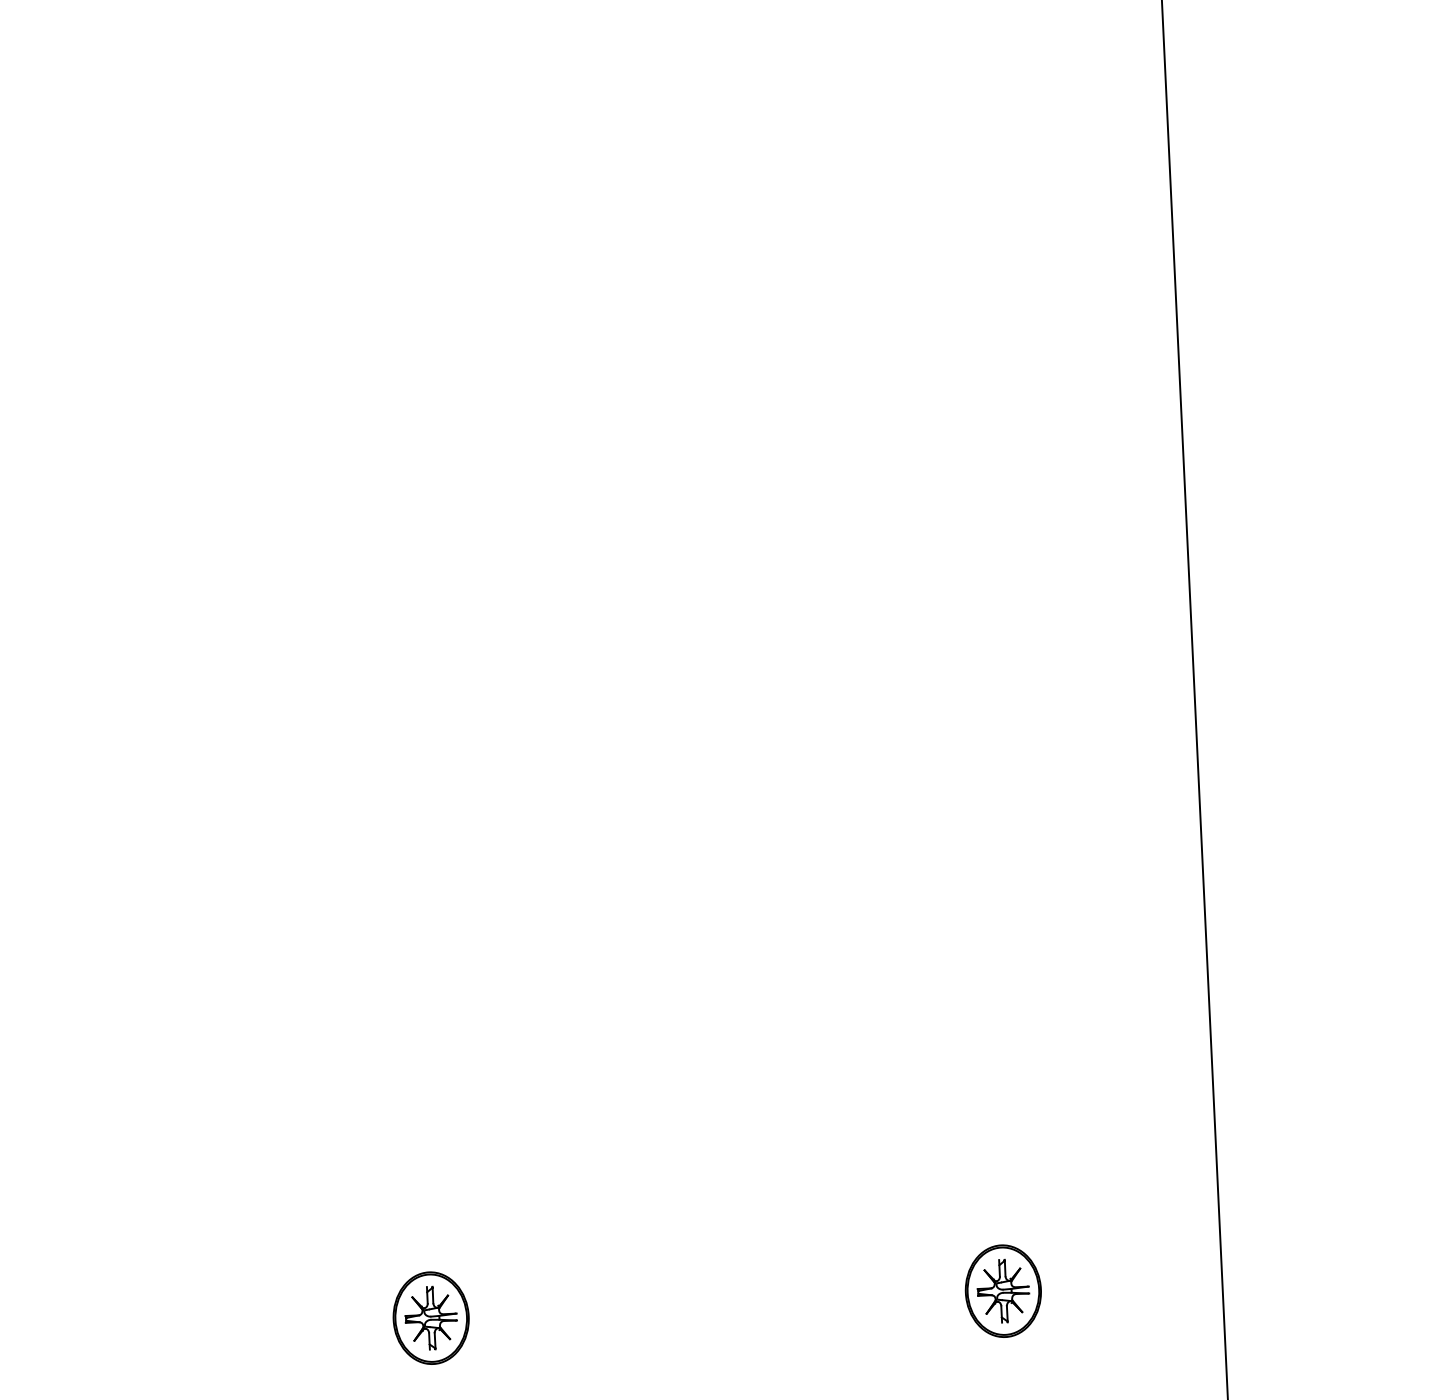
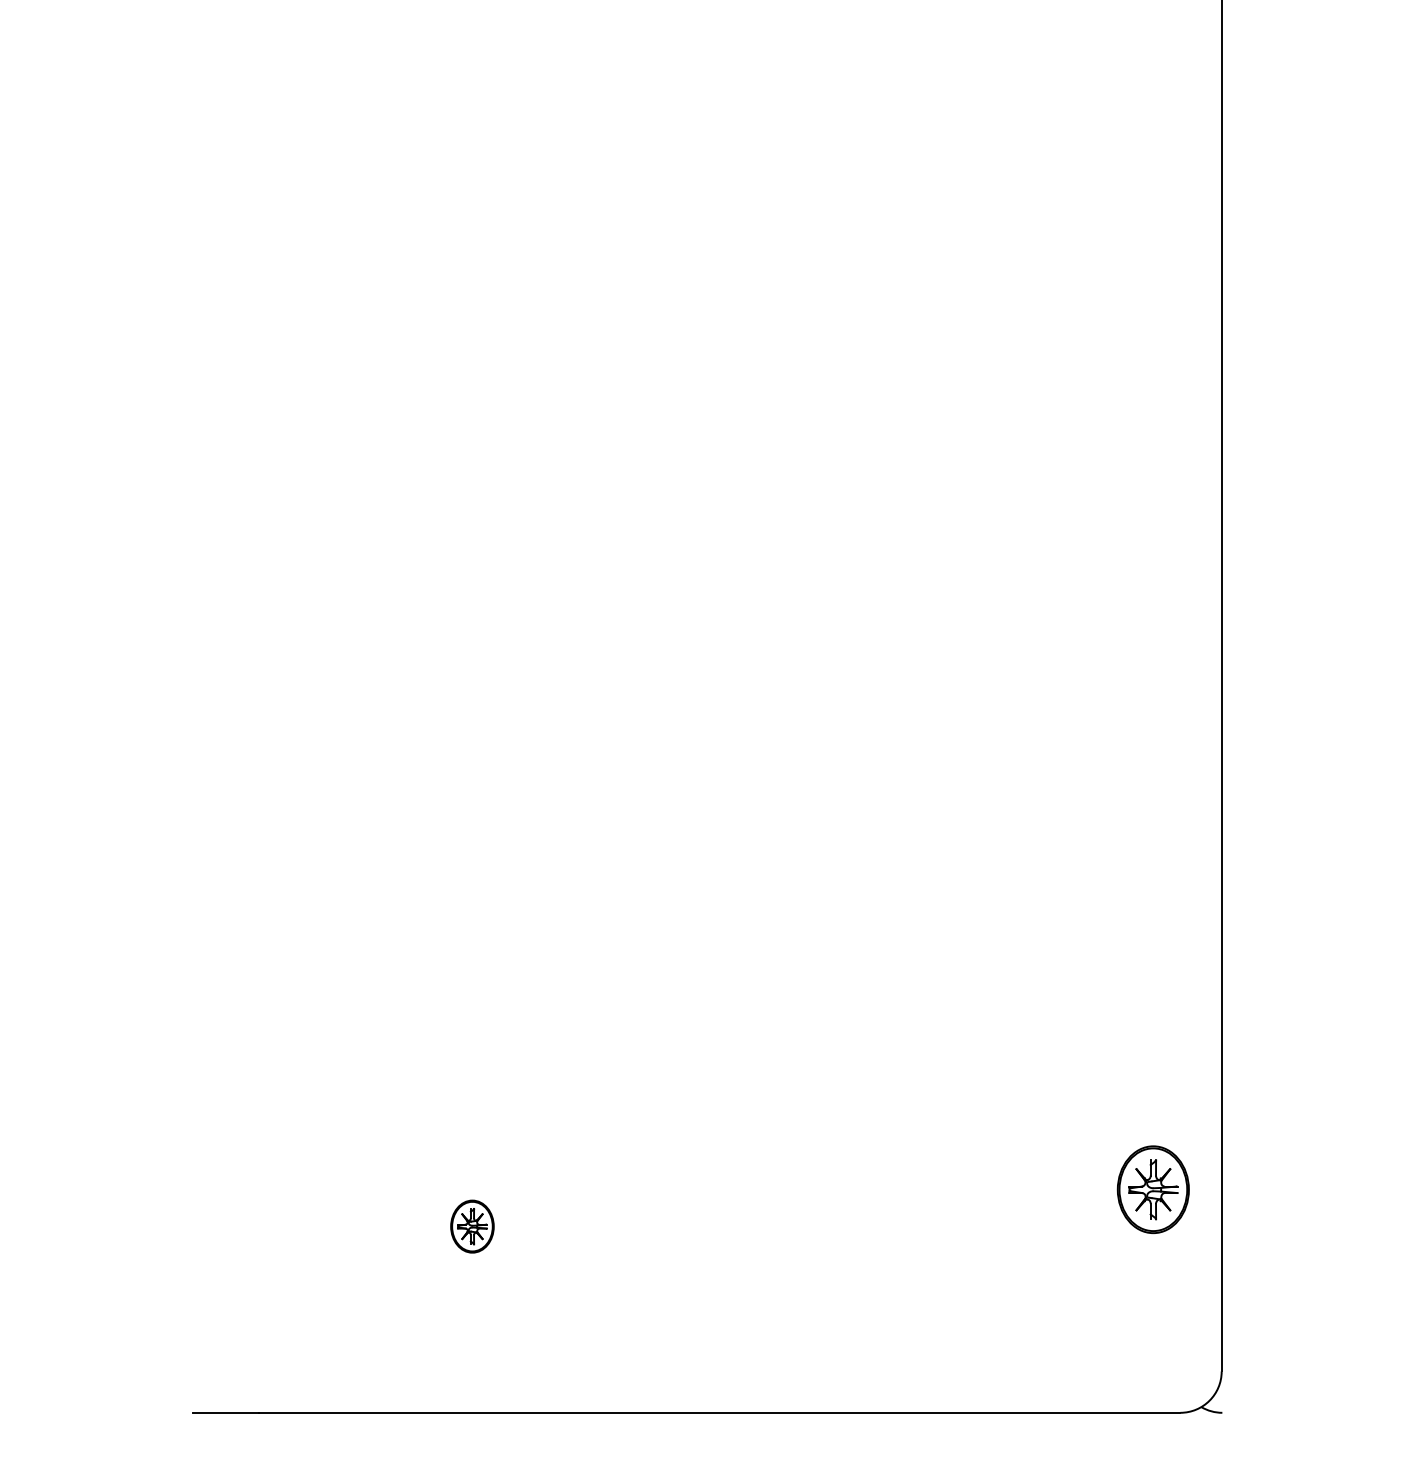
part: (1002, 1291) -> (1152, 1189), moved
part: (431, 1317) -> (472, 1226), size x0.6

